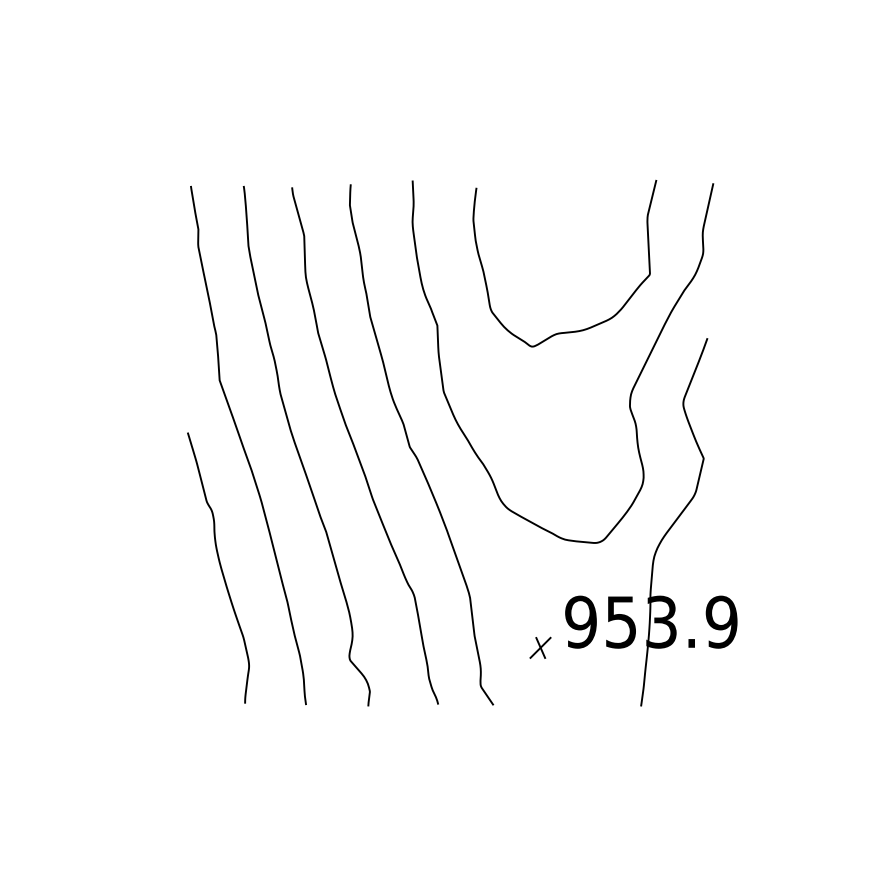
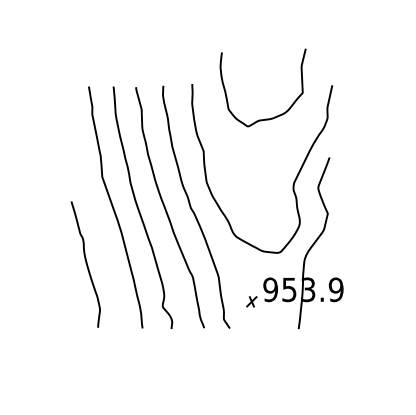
curve: (569, 329) -> (265, 118), moved
curve: (217, 565) -> (85, 263), moved

